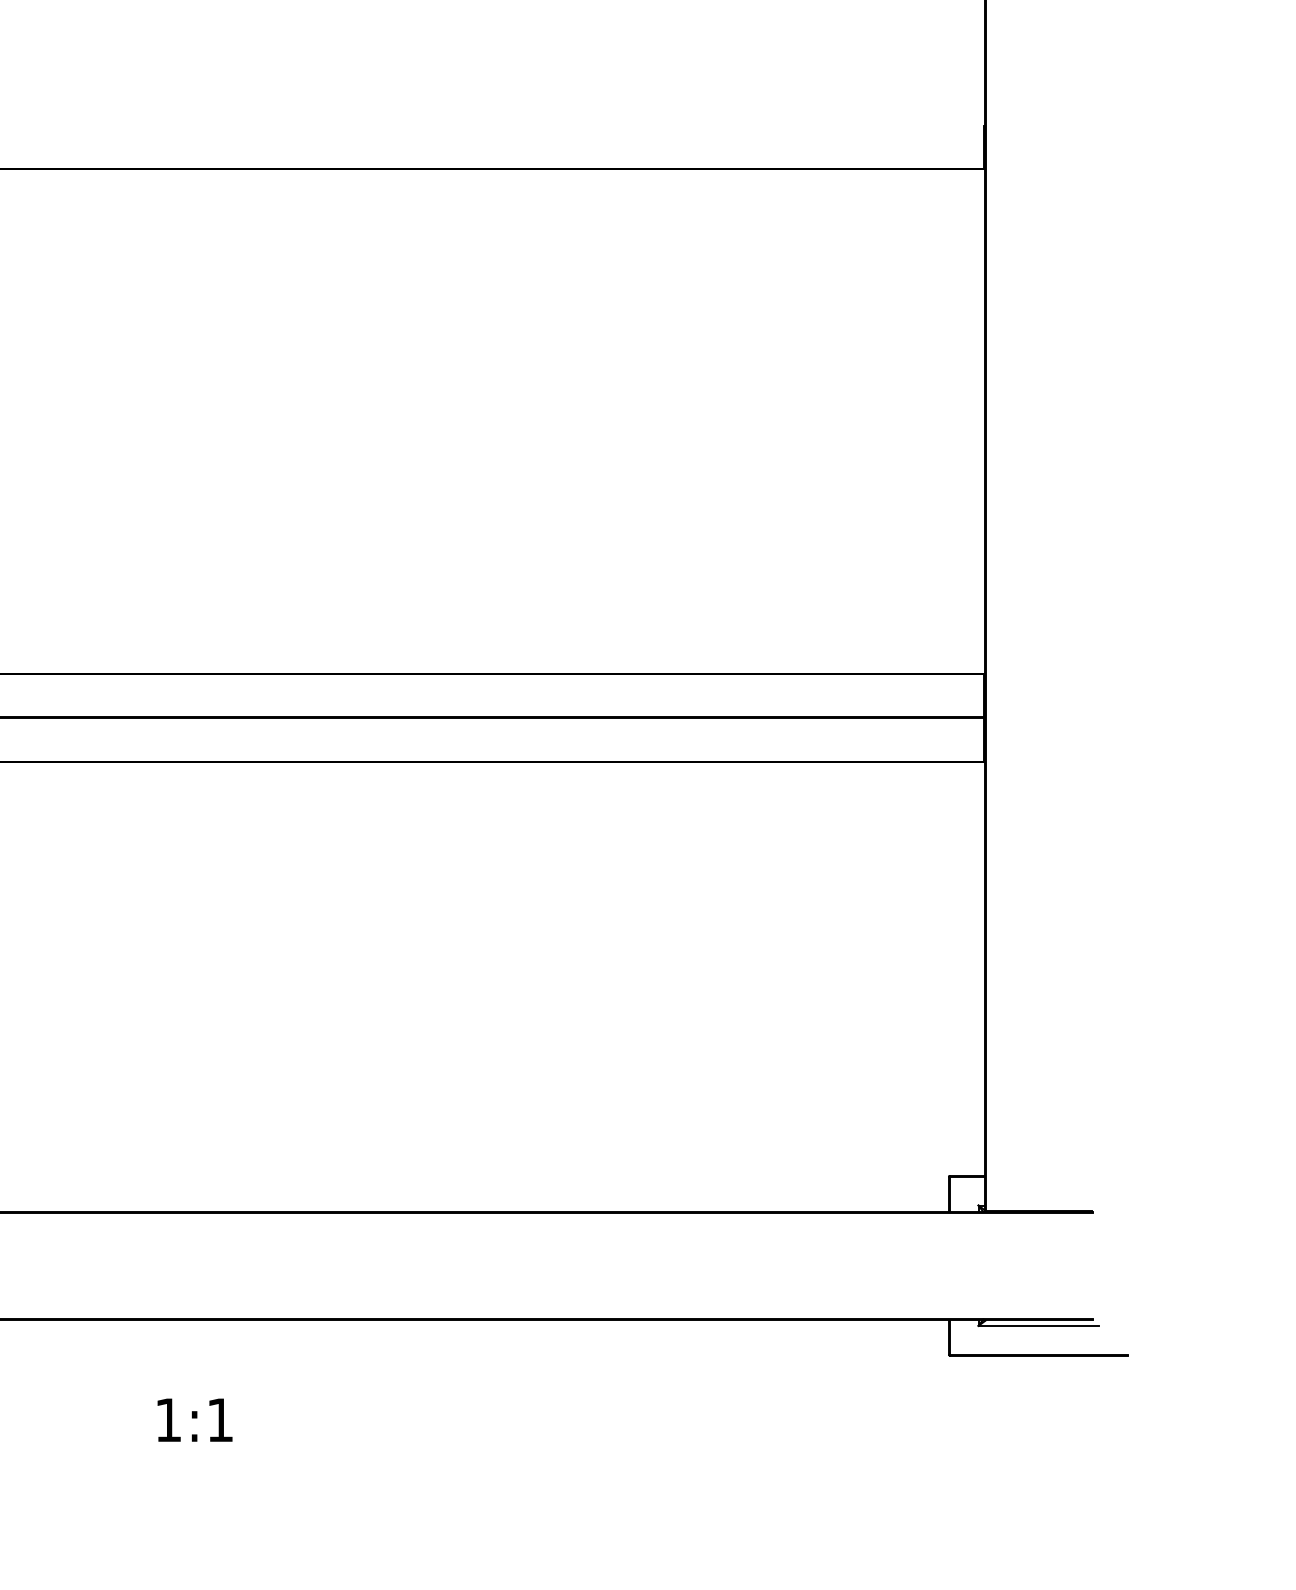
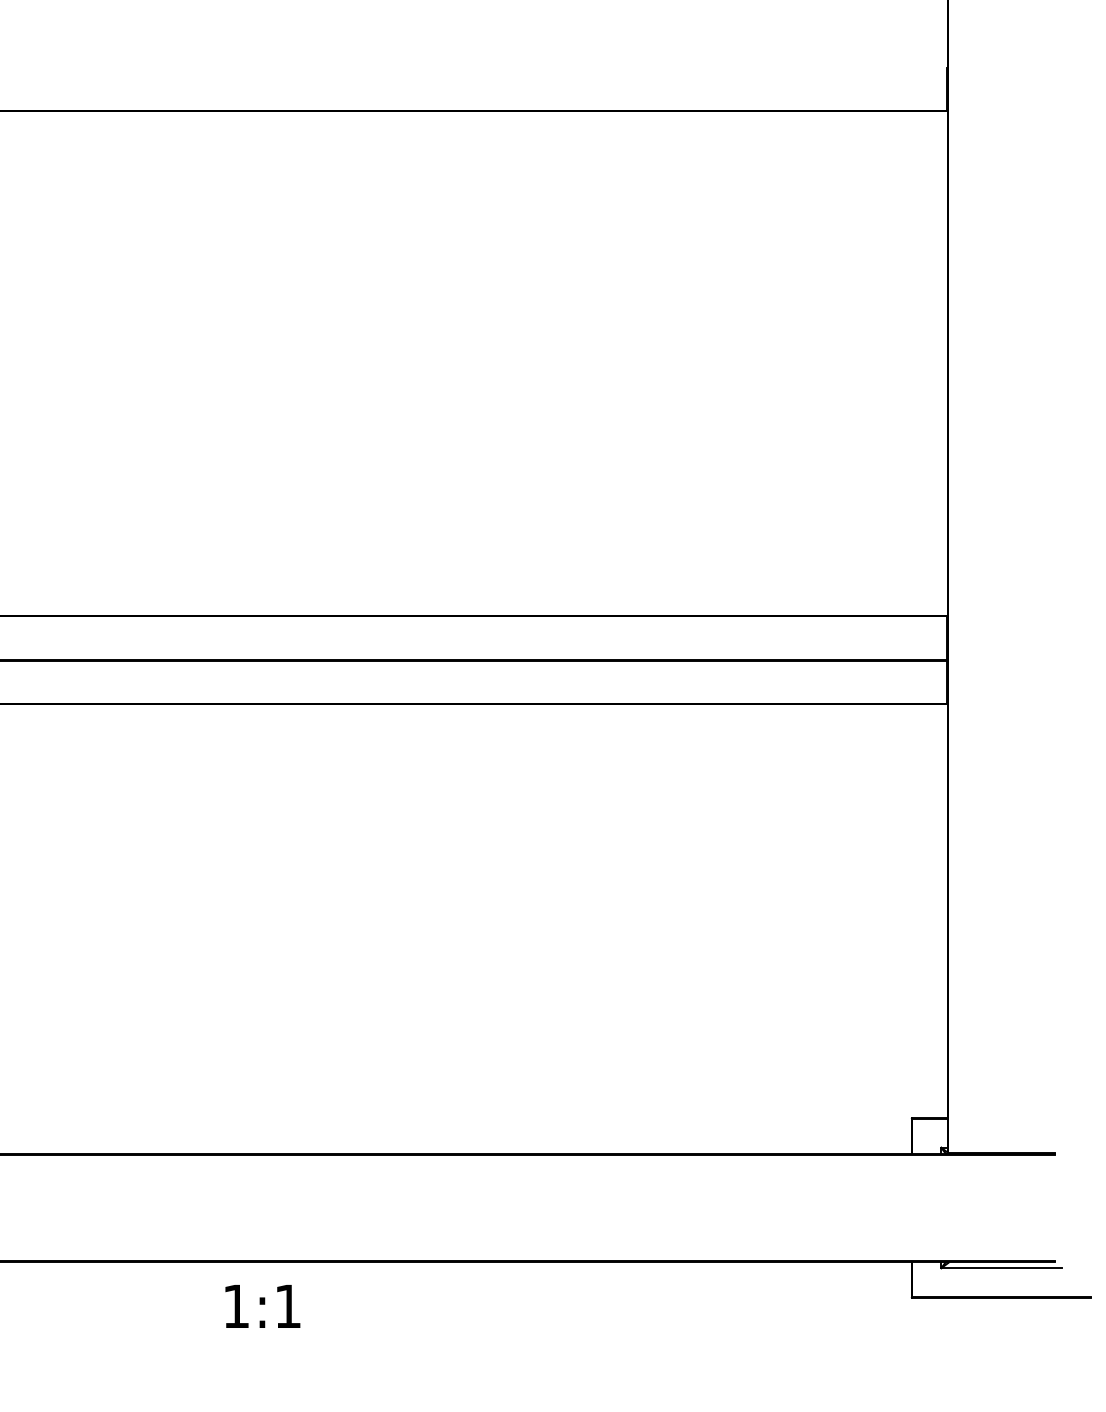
text: (194, 1419) -> (262, 1305), moved

